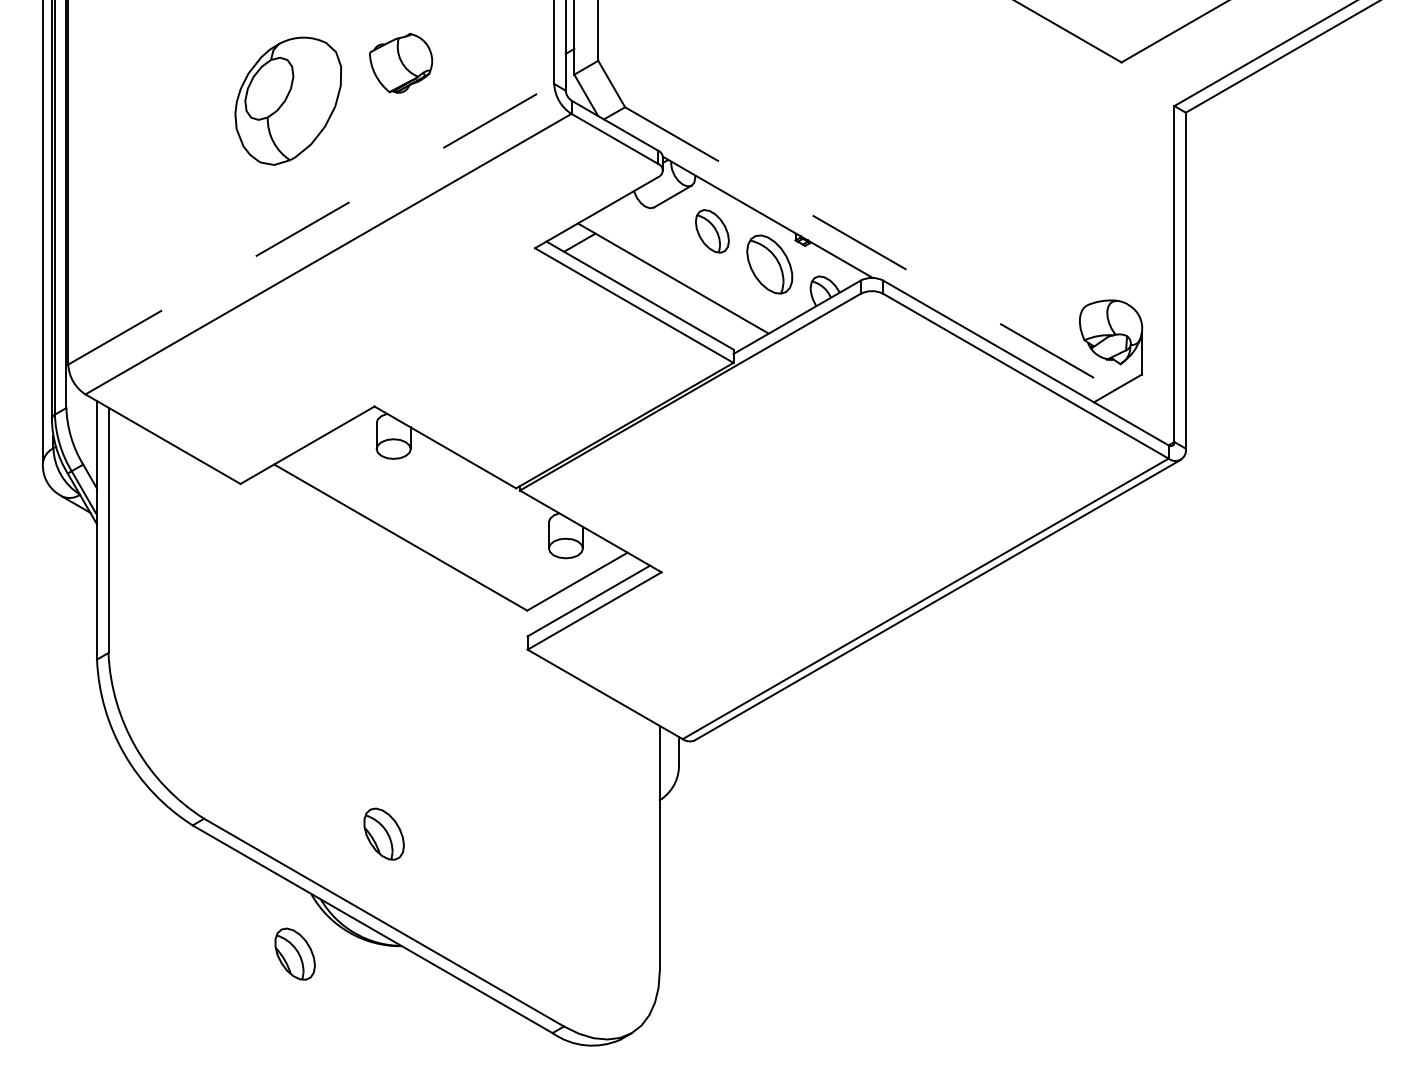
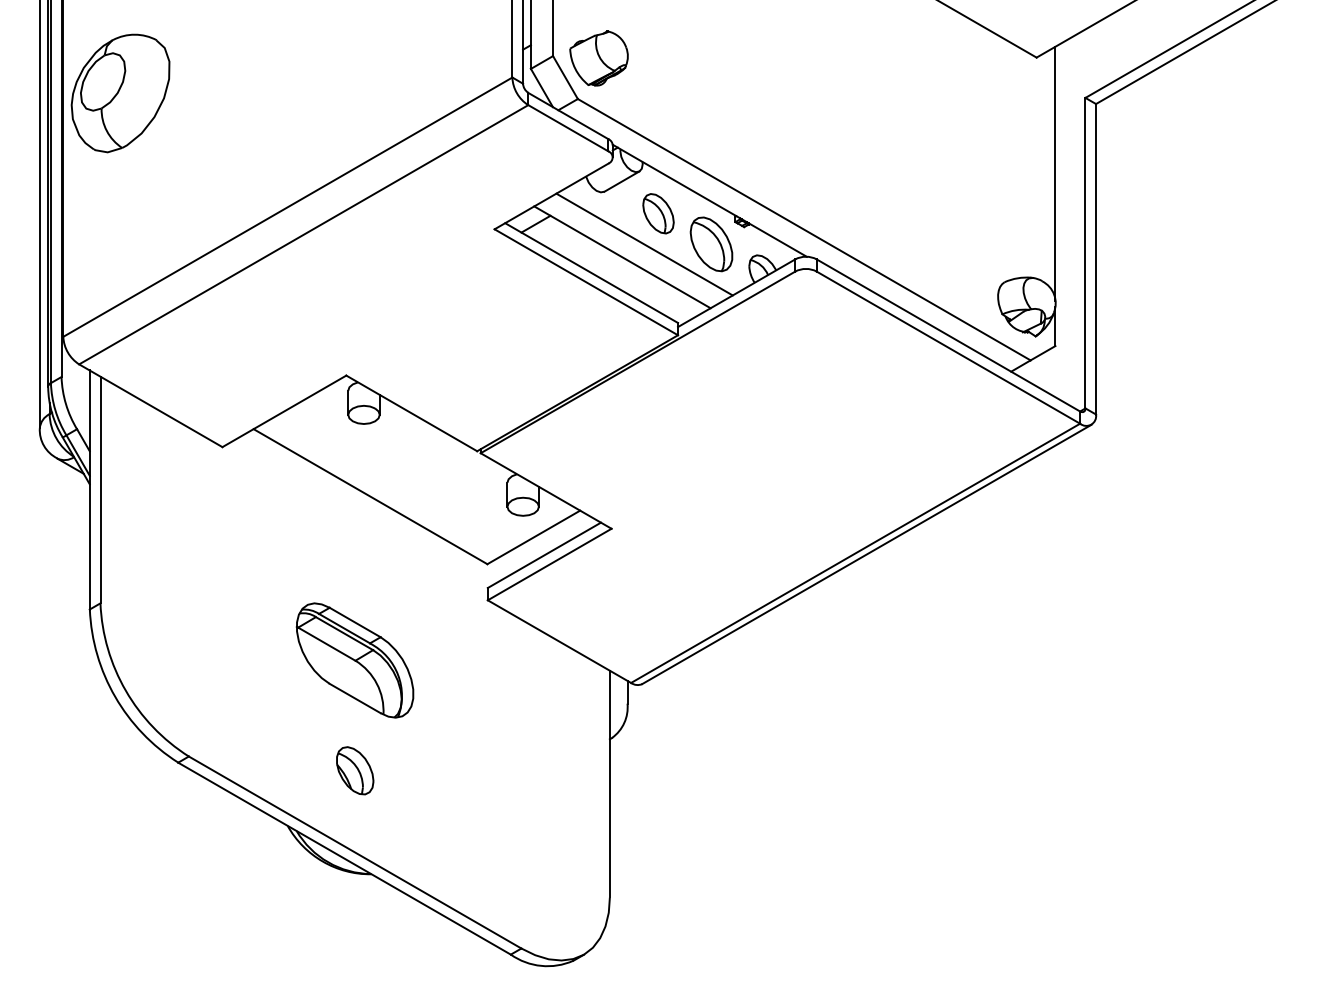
part: (401, 63) -> (599, 58), moved
part: (287, 100) -> (119, 92), moved
line: (1141, 187) -> (1055, 173), added
line: (311, 224) -> (288, 207), dashed -> solid
line: (870, 248) -> (804, 229), dashed -> solid
line: (696, 264) -> (643, 244), added
part: (383, 714) -> (354, 660), added
part: (294, 953) -> (272, 881), removed

